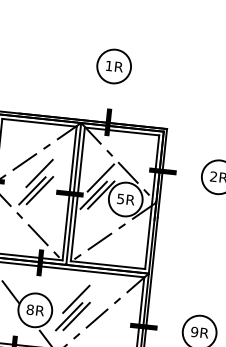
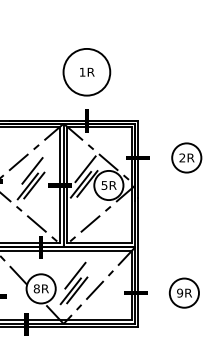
circle: (113, 65) -> (86, 71), size x1.6

